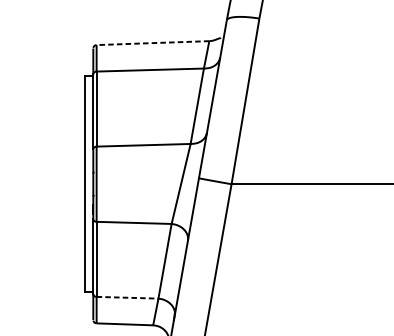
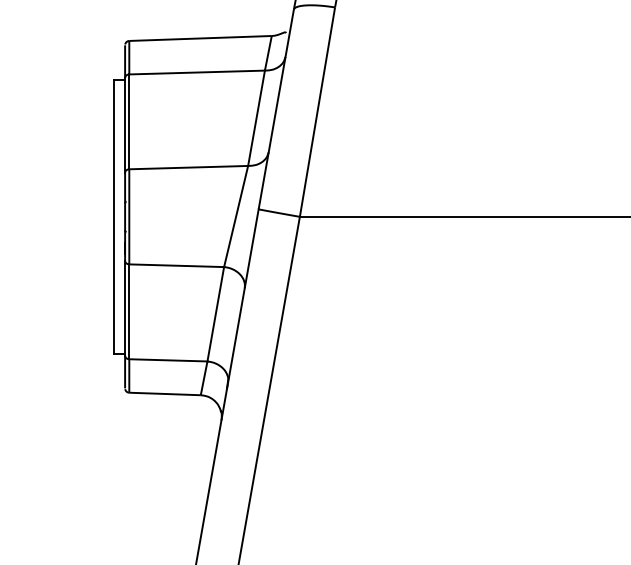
line: (152, 43) -> (200, 38), dashed -> solid
line: (127, 297) -> (168, 360), dashed -> solid

